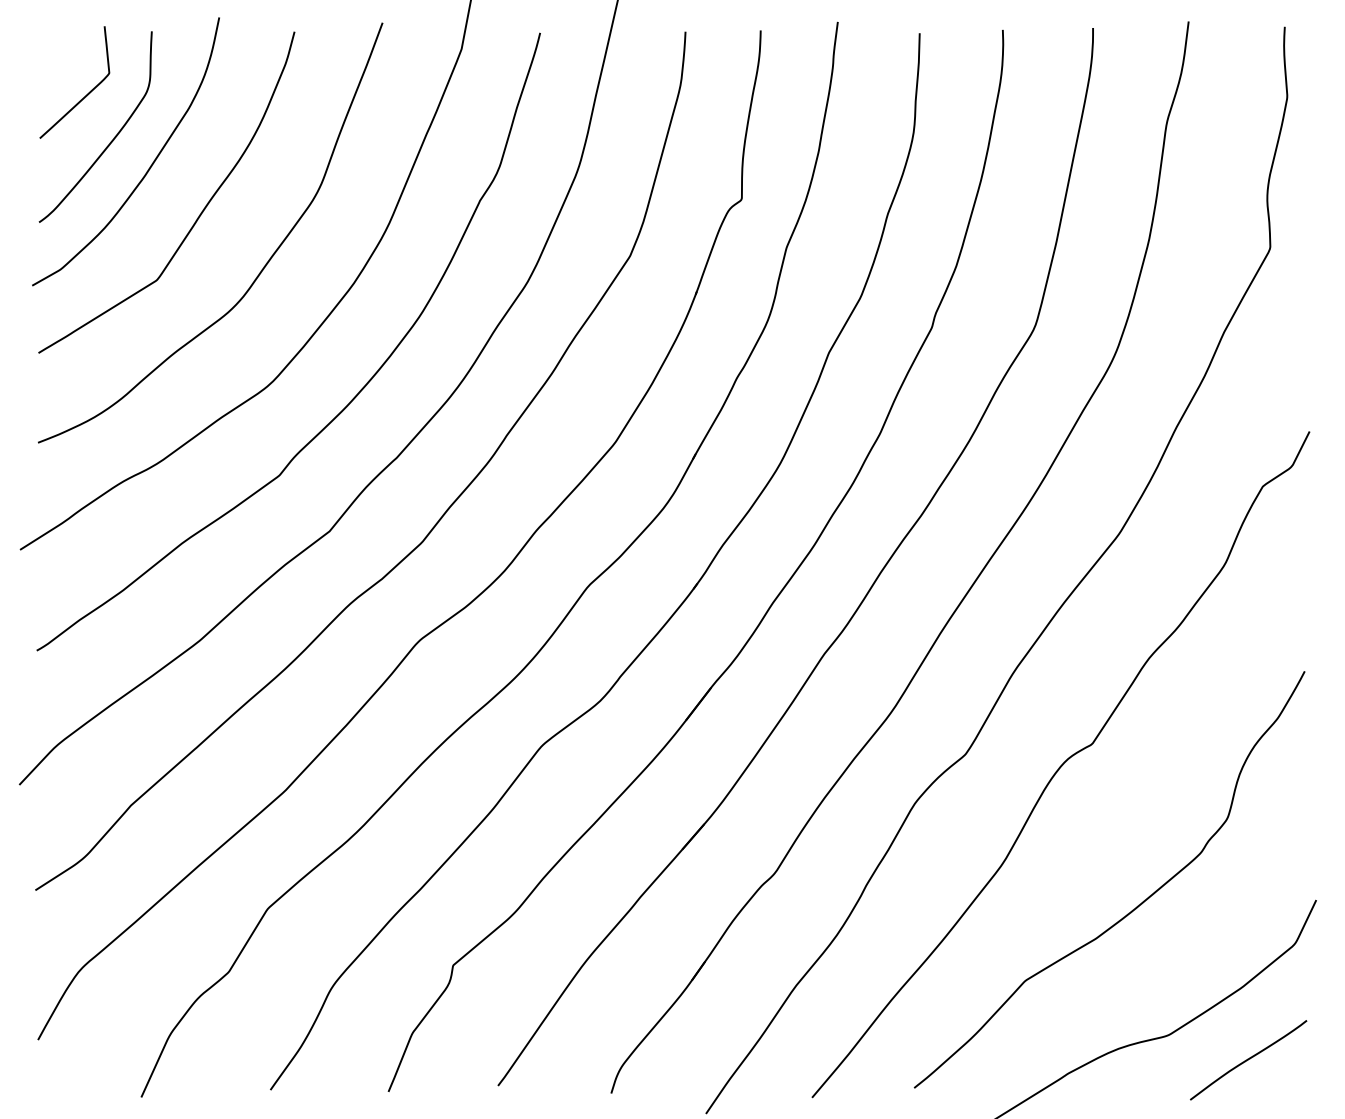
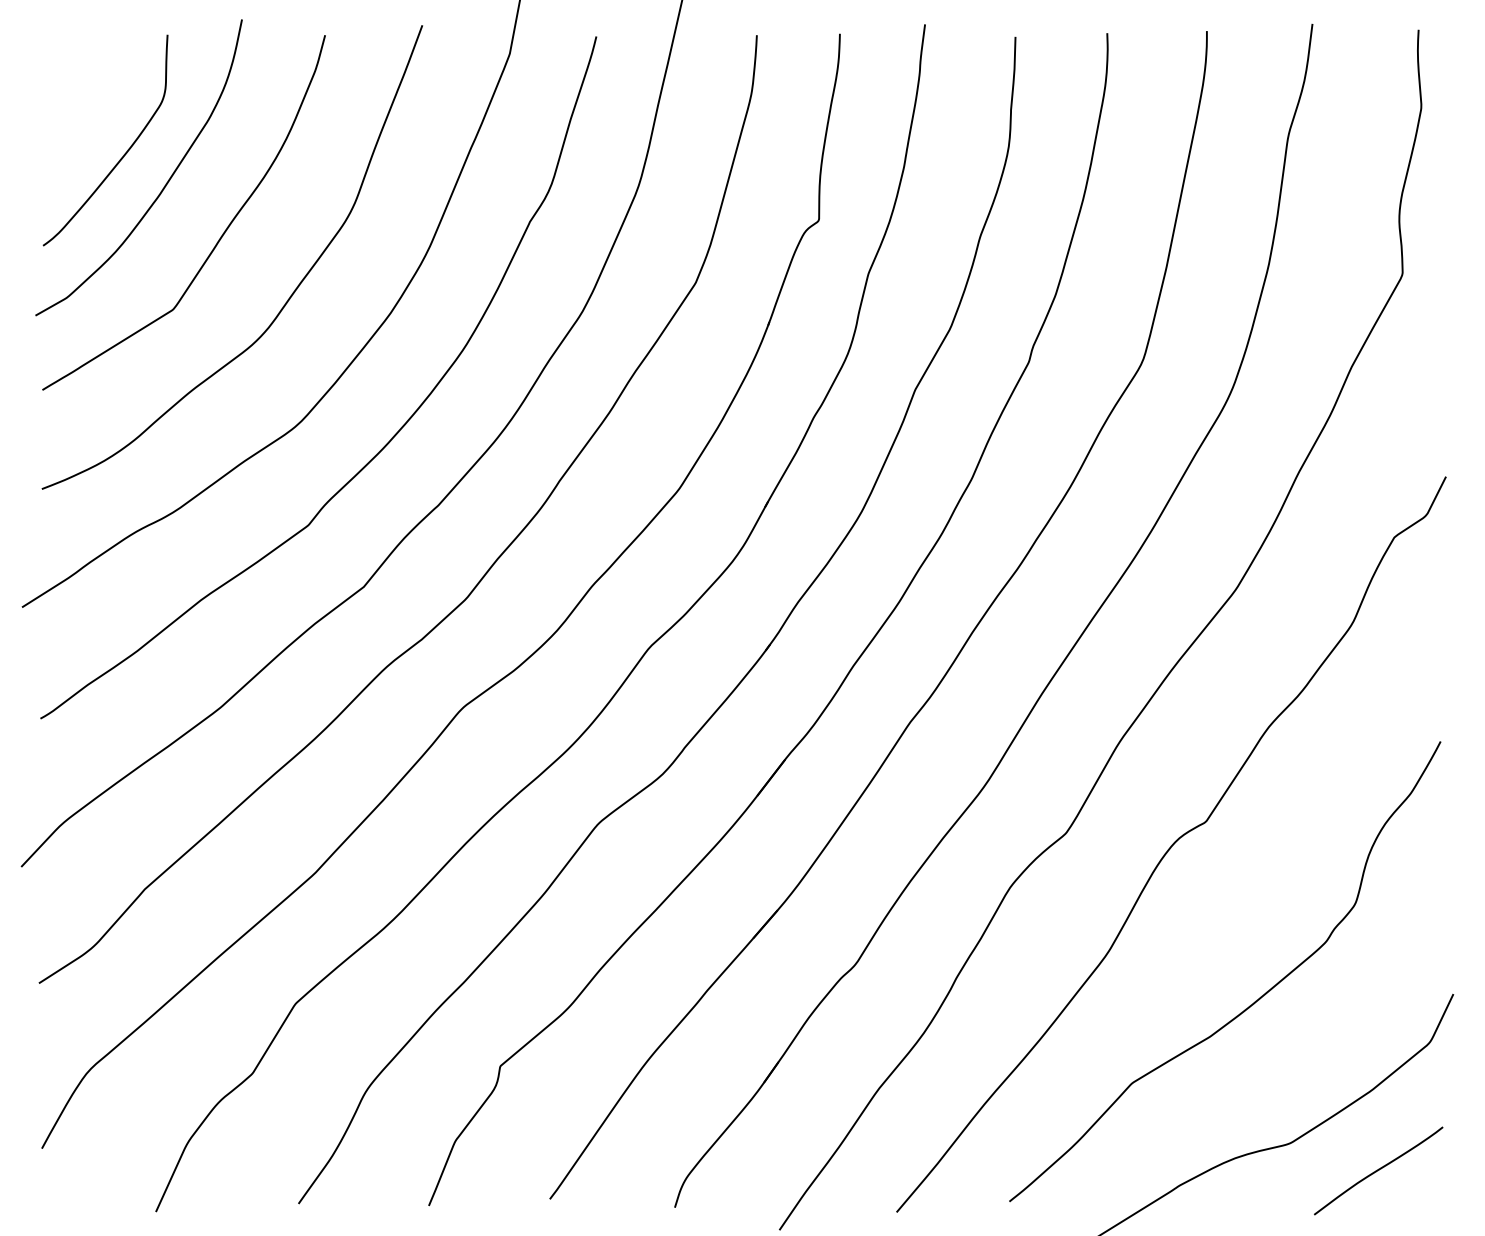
curve: (86, 94) -> (95, 104), removed

